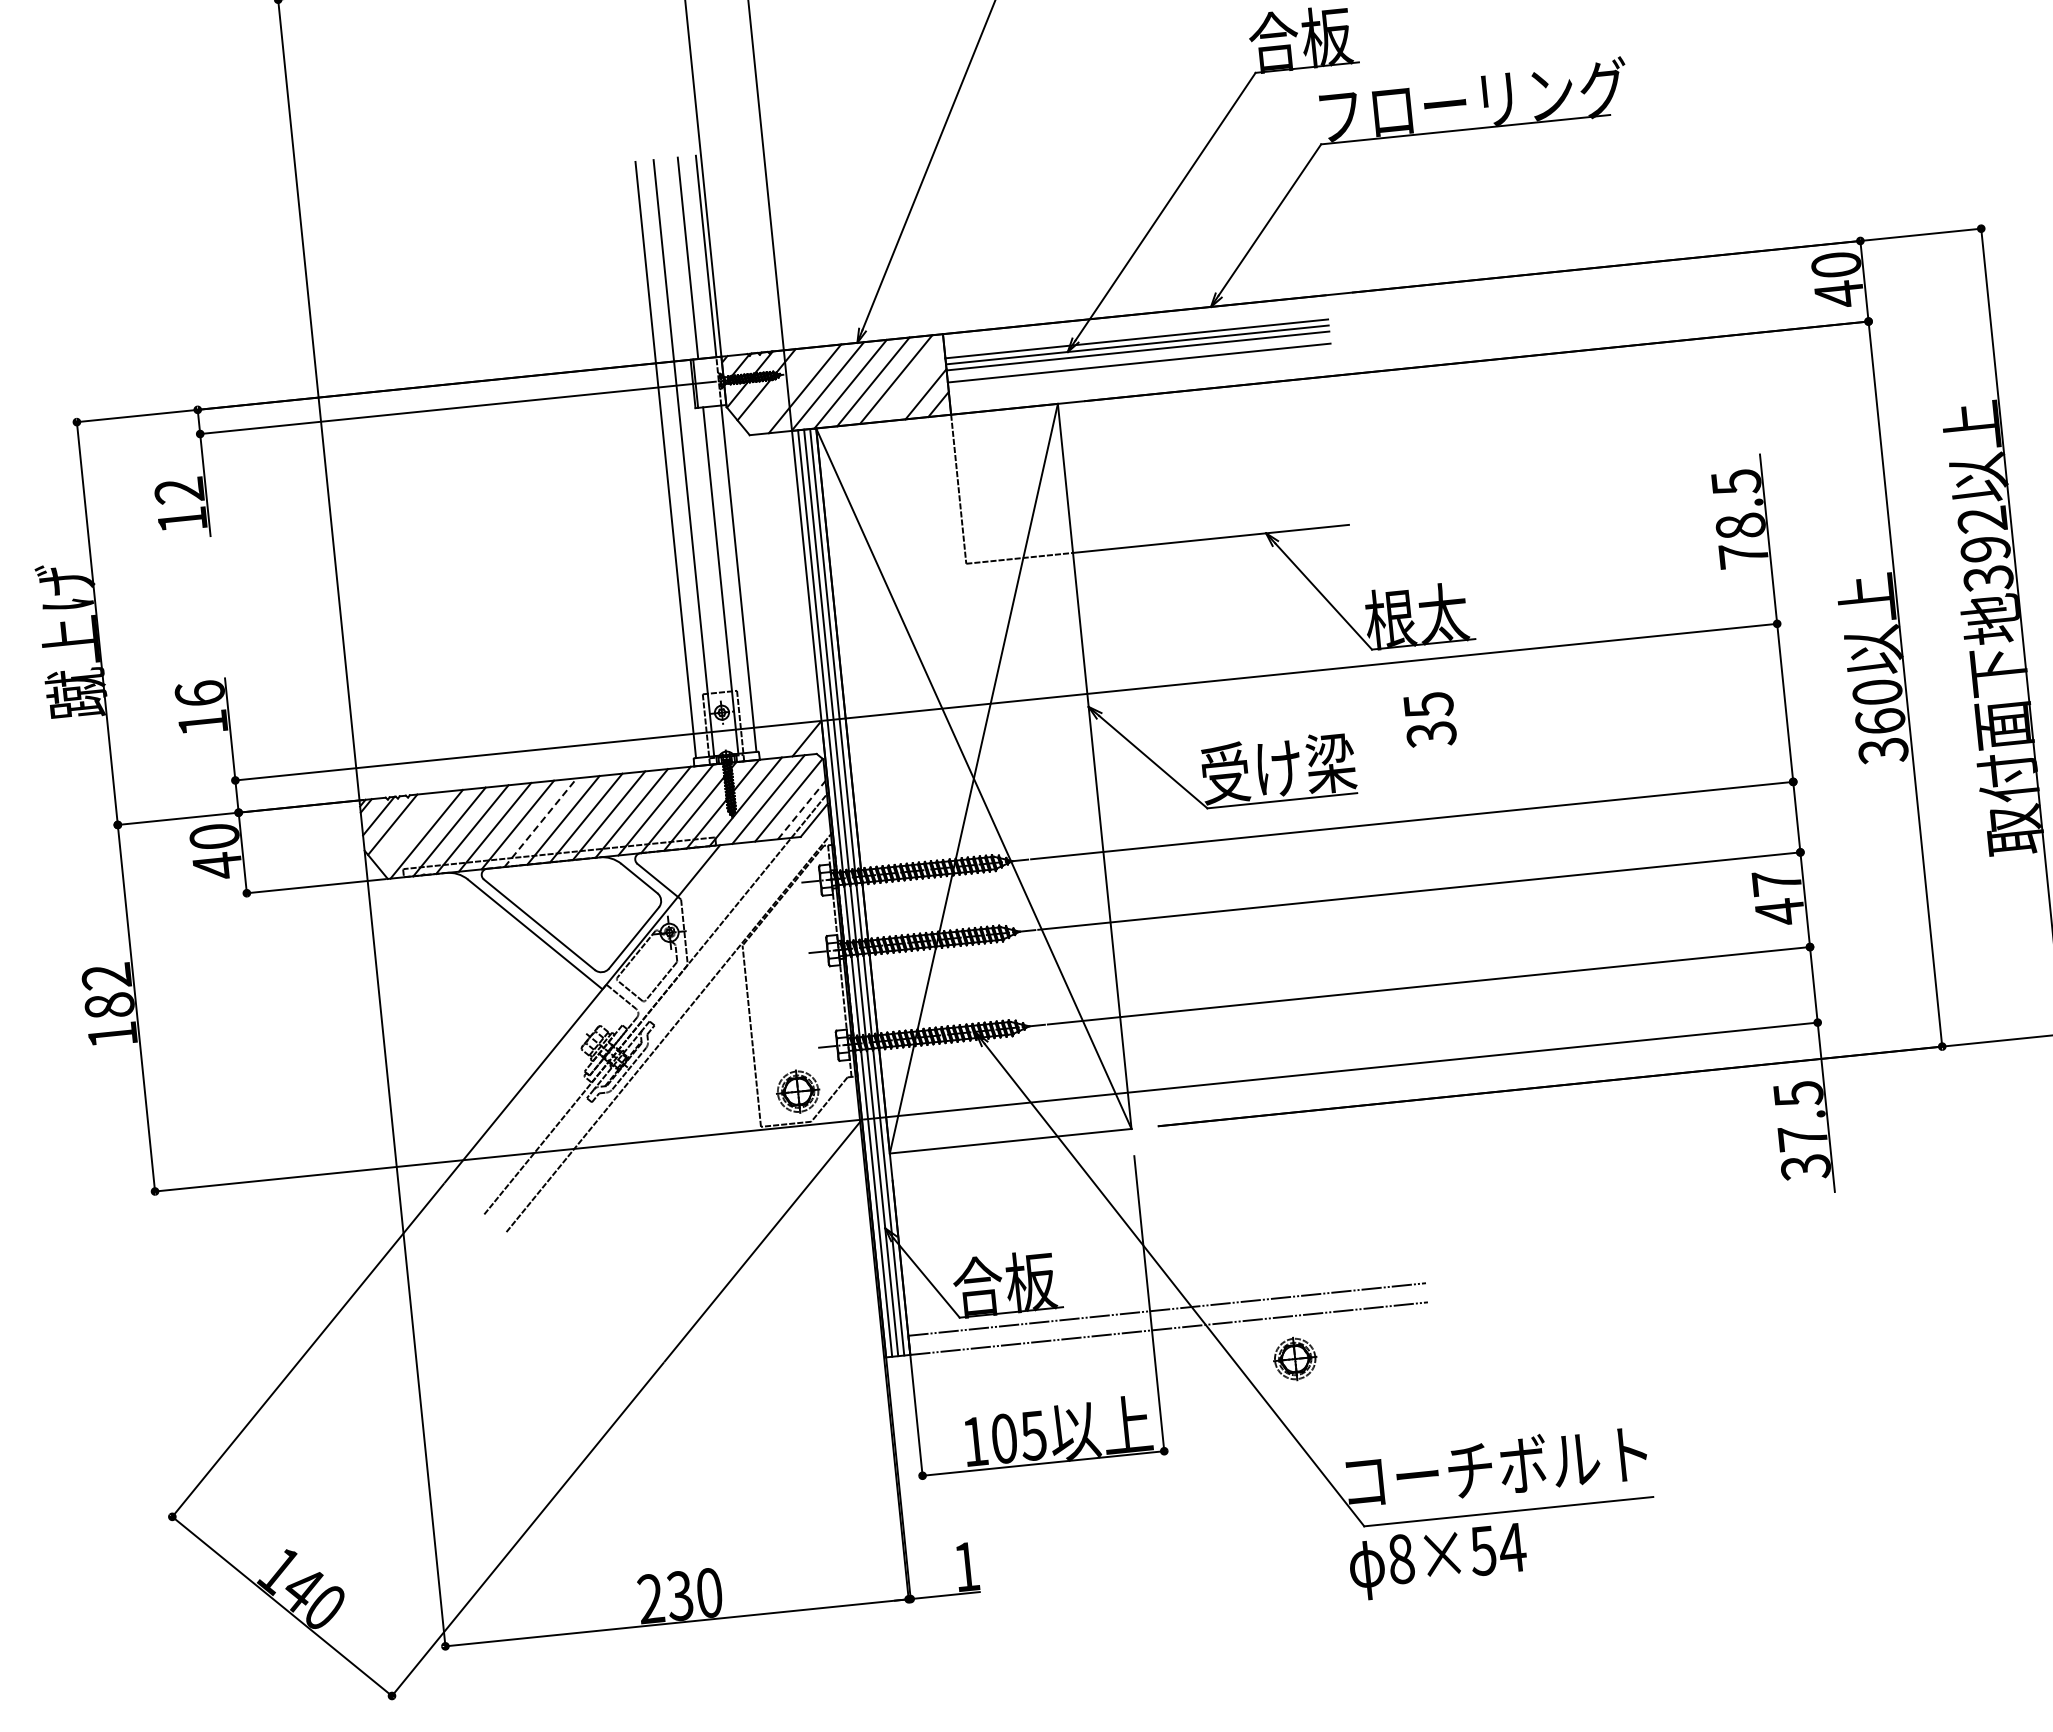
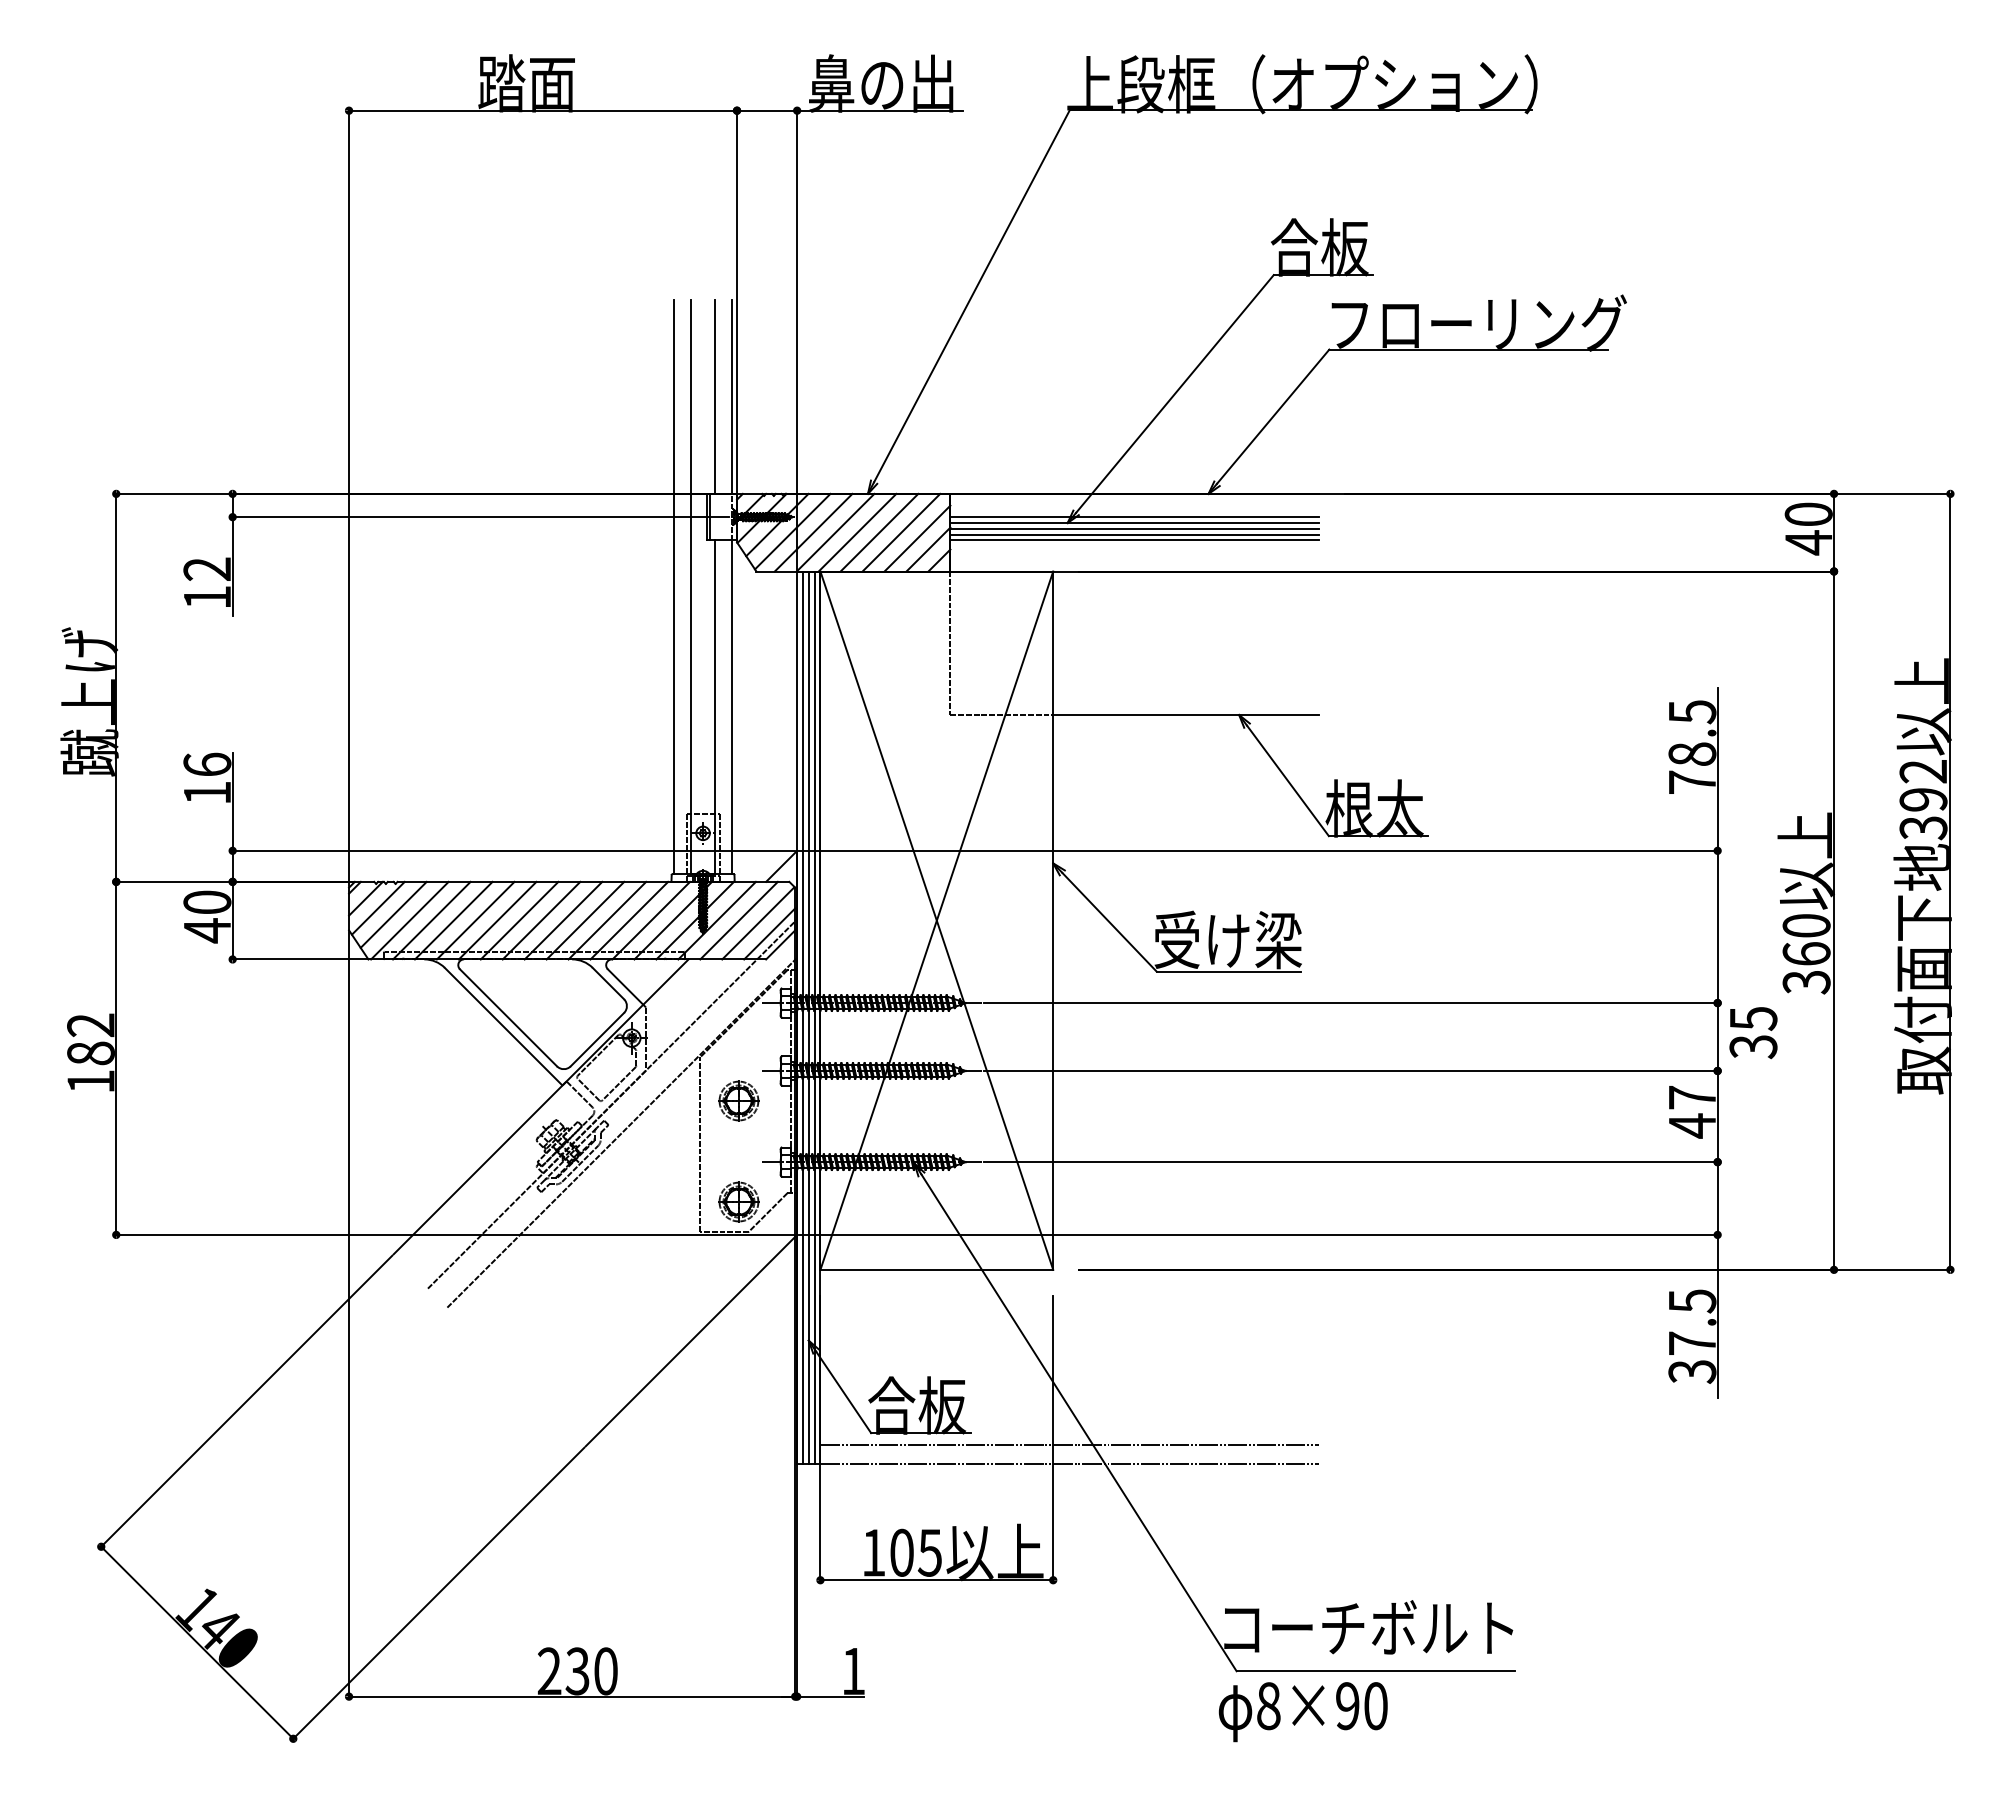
line: (1138, 356) -> (1134, 534), added
line: (913, 383) -> (917, 538), added
line: (782, 389) -> (792, 531), added
text: (1430, 720) -> (1753, 1033), moved
line: (802, 809) -> (770, 933), dashed -> solid
line: (540, 822) -> (519, 920), dashed -> solid
line: (409, 829) -> (393, 914), added
part: (1294, 1358) -> (738, 1100), moved
text: (1497, 1549) -> (1361, 1706), 8×54 -> 8×90

